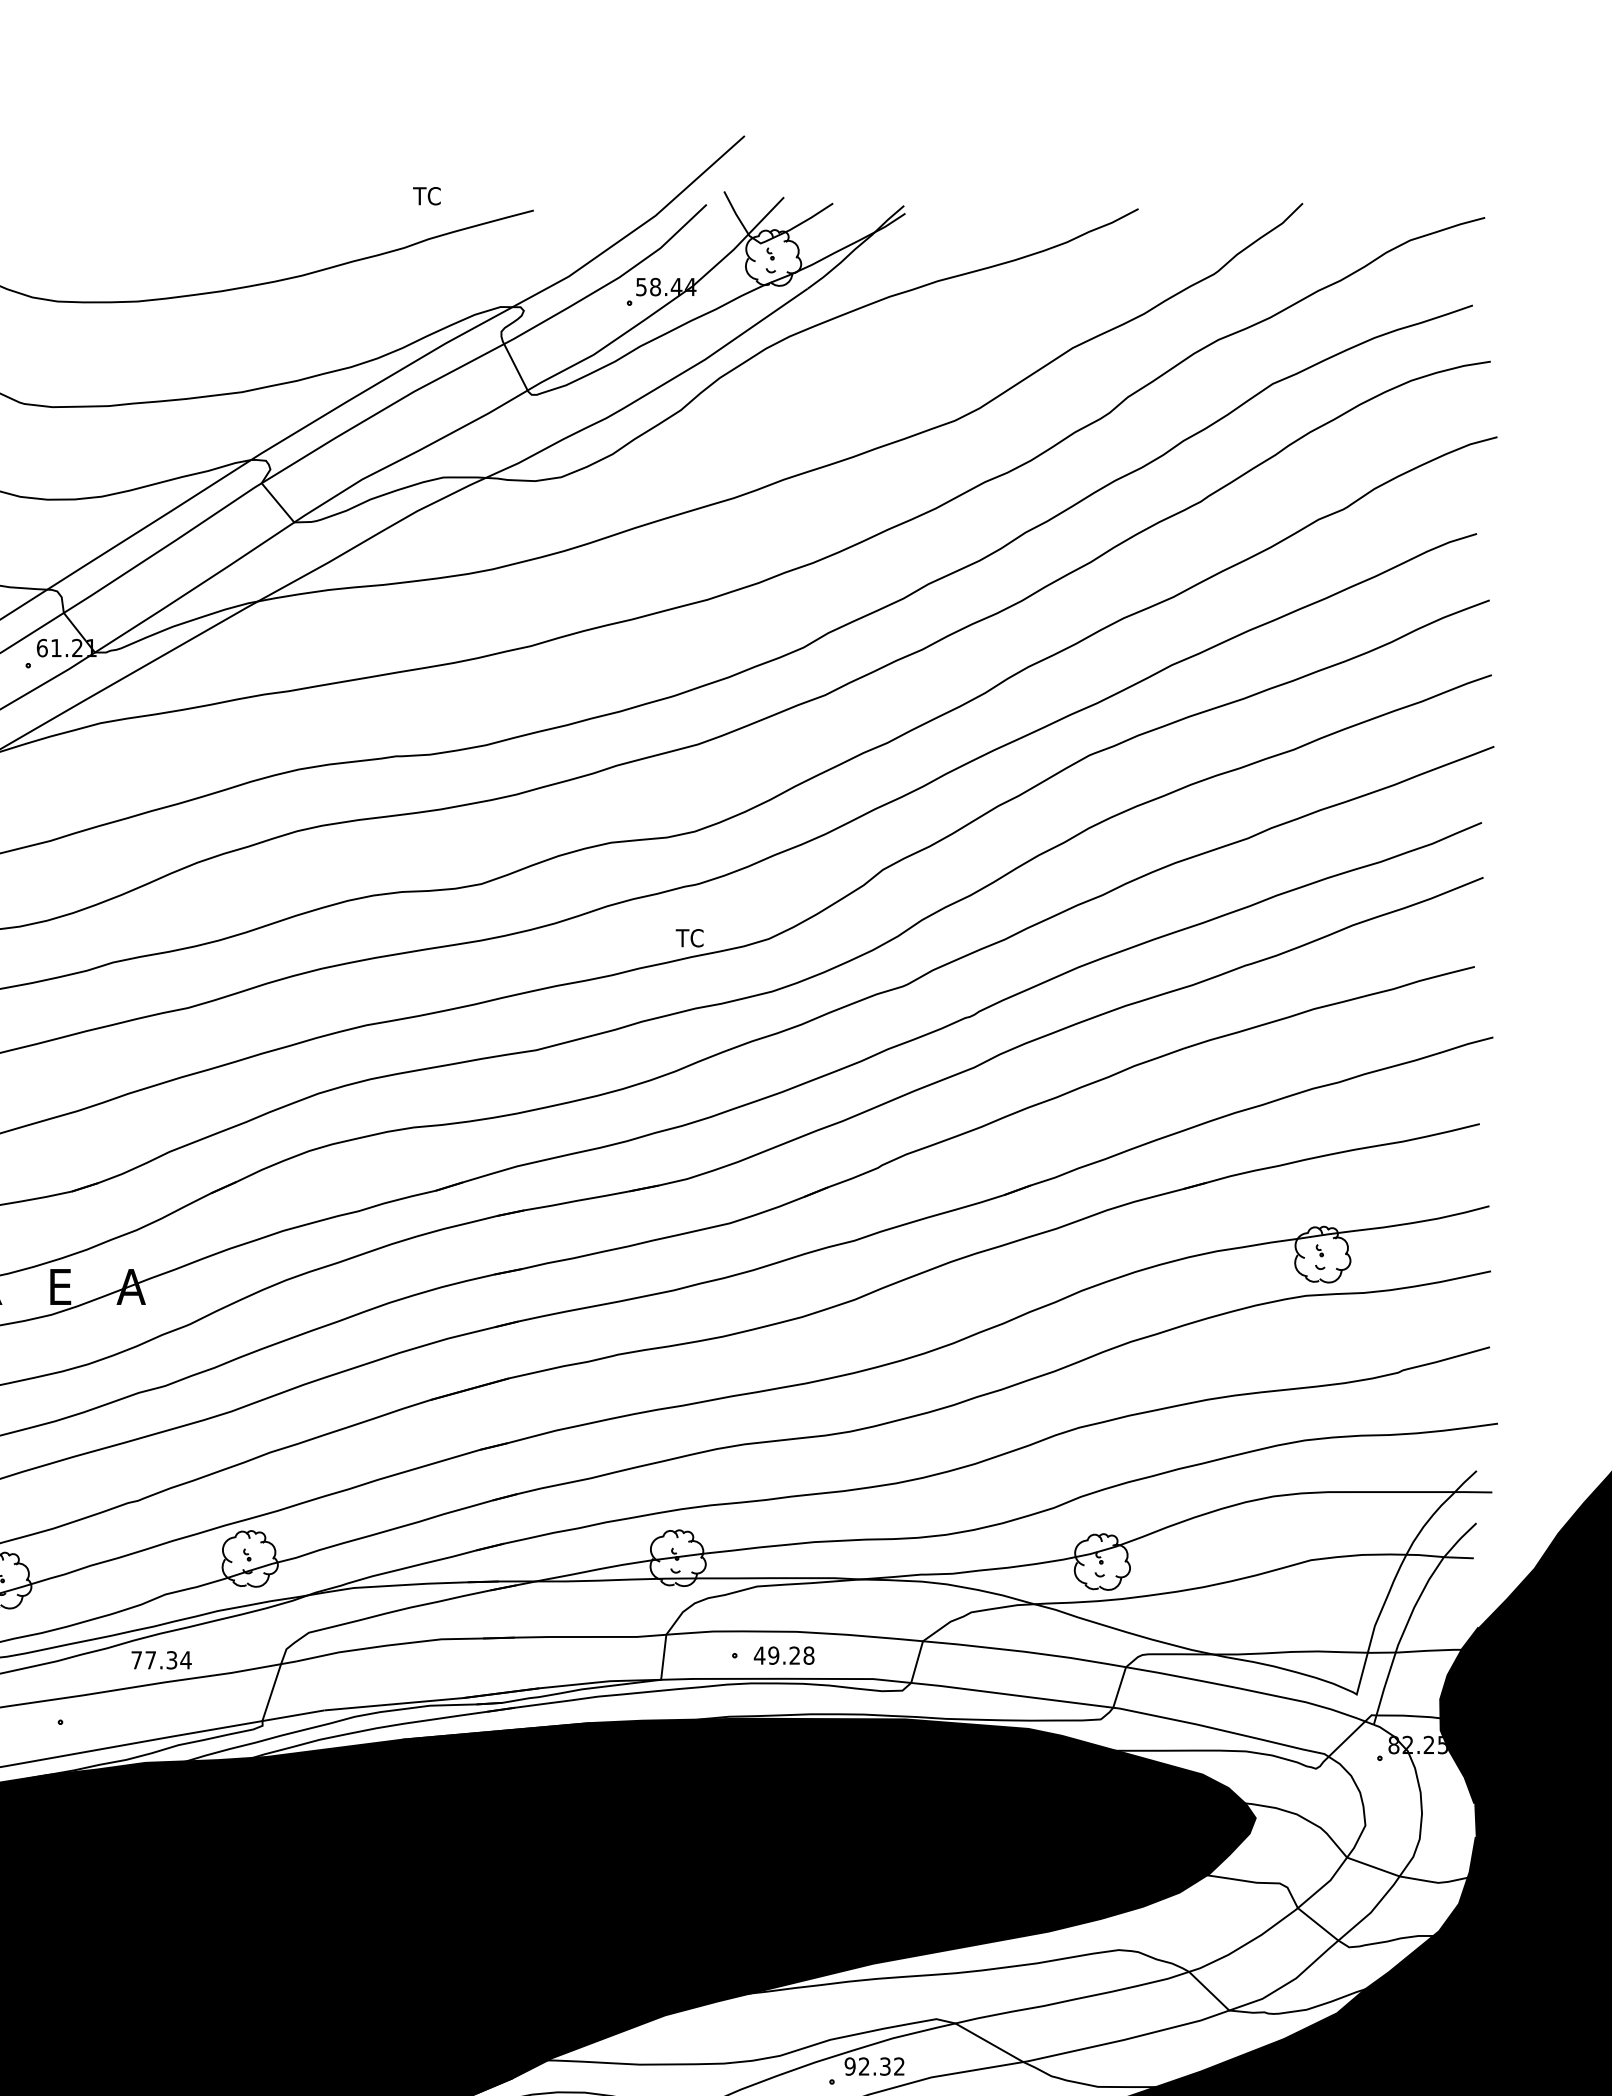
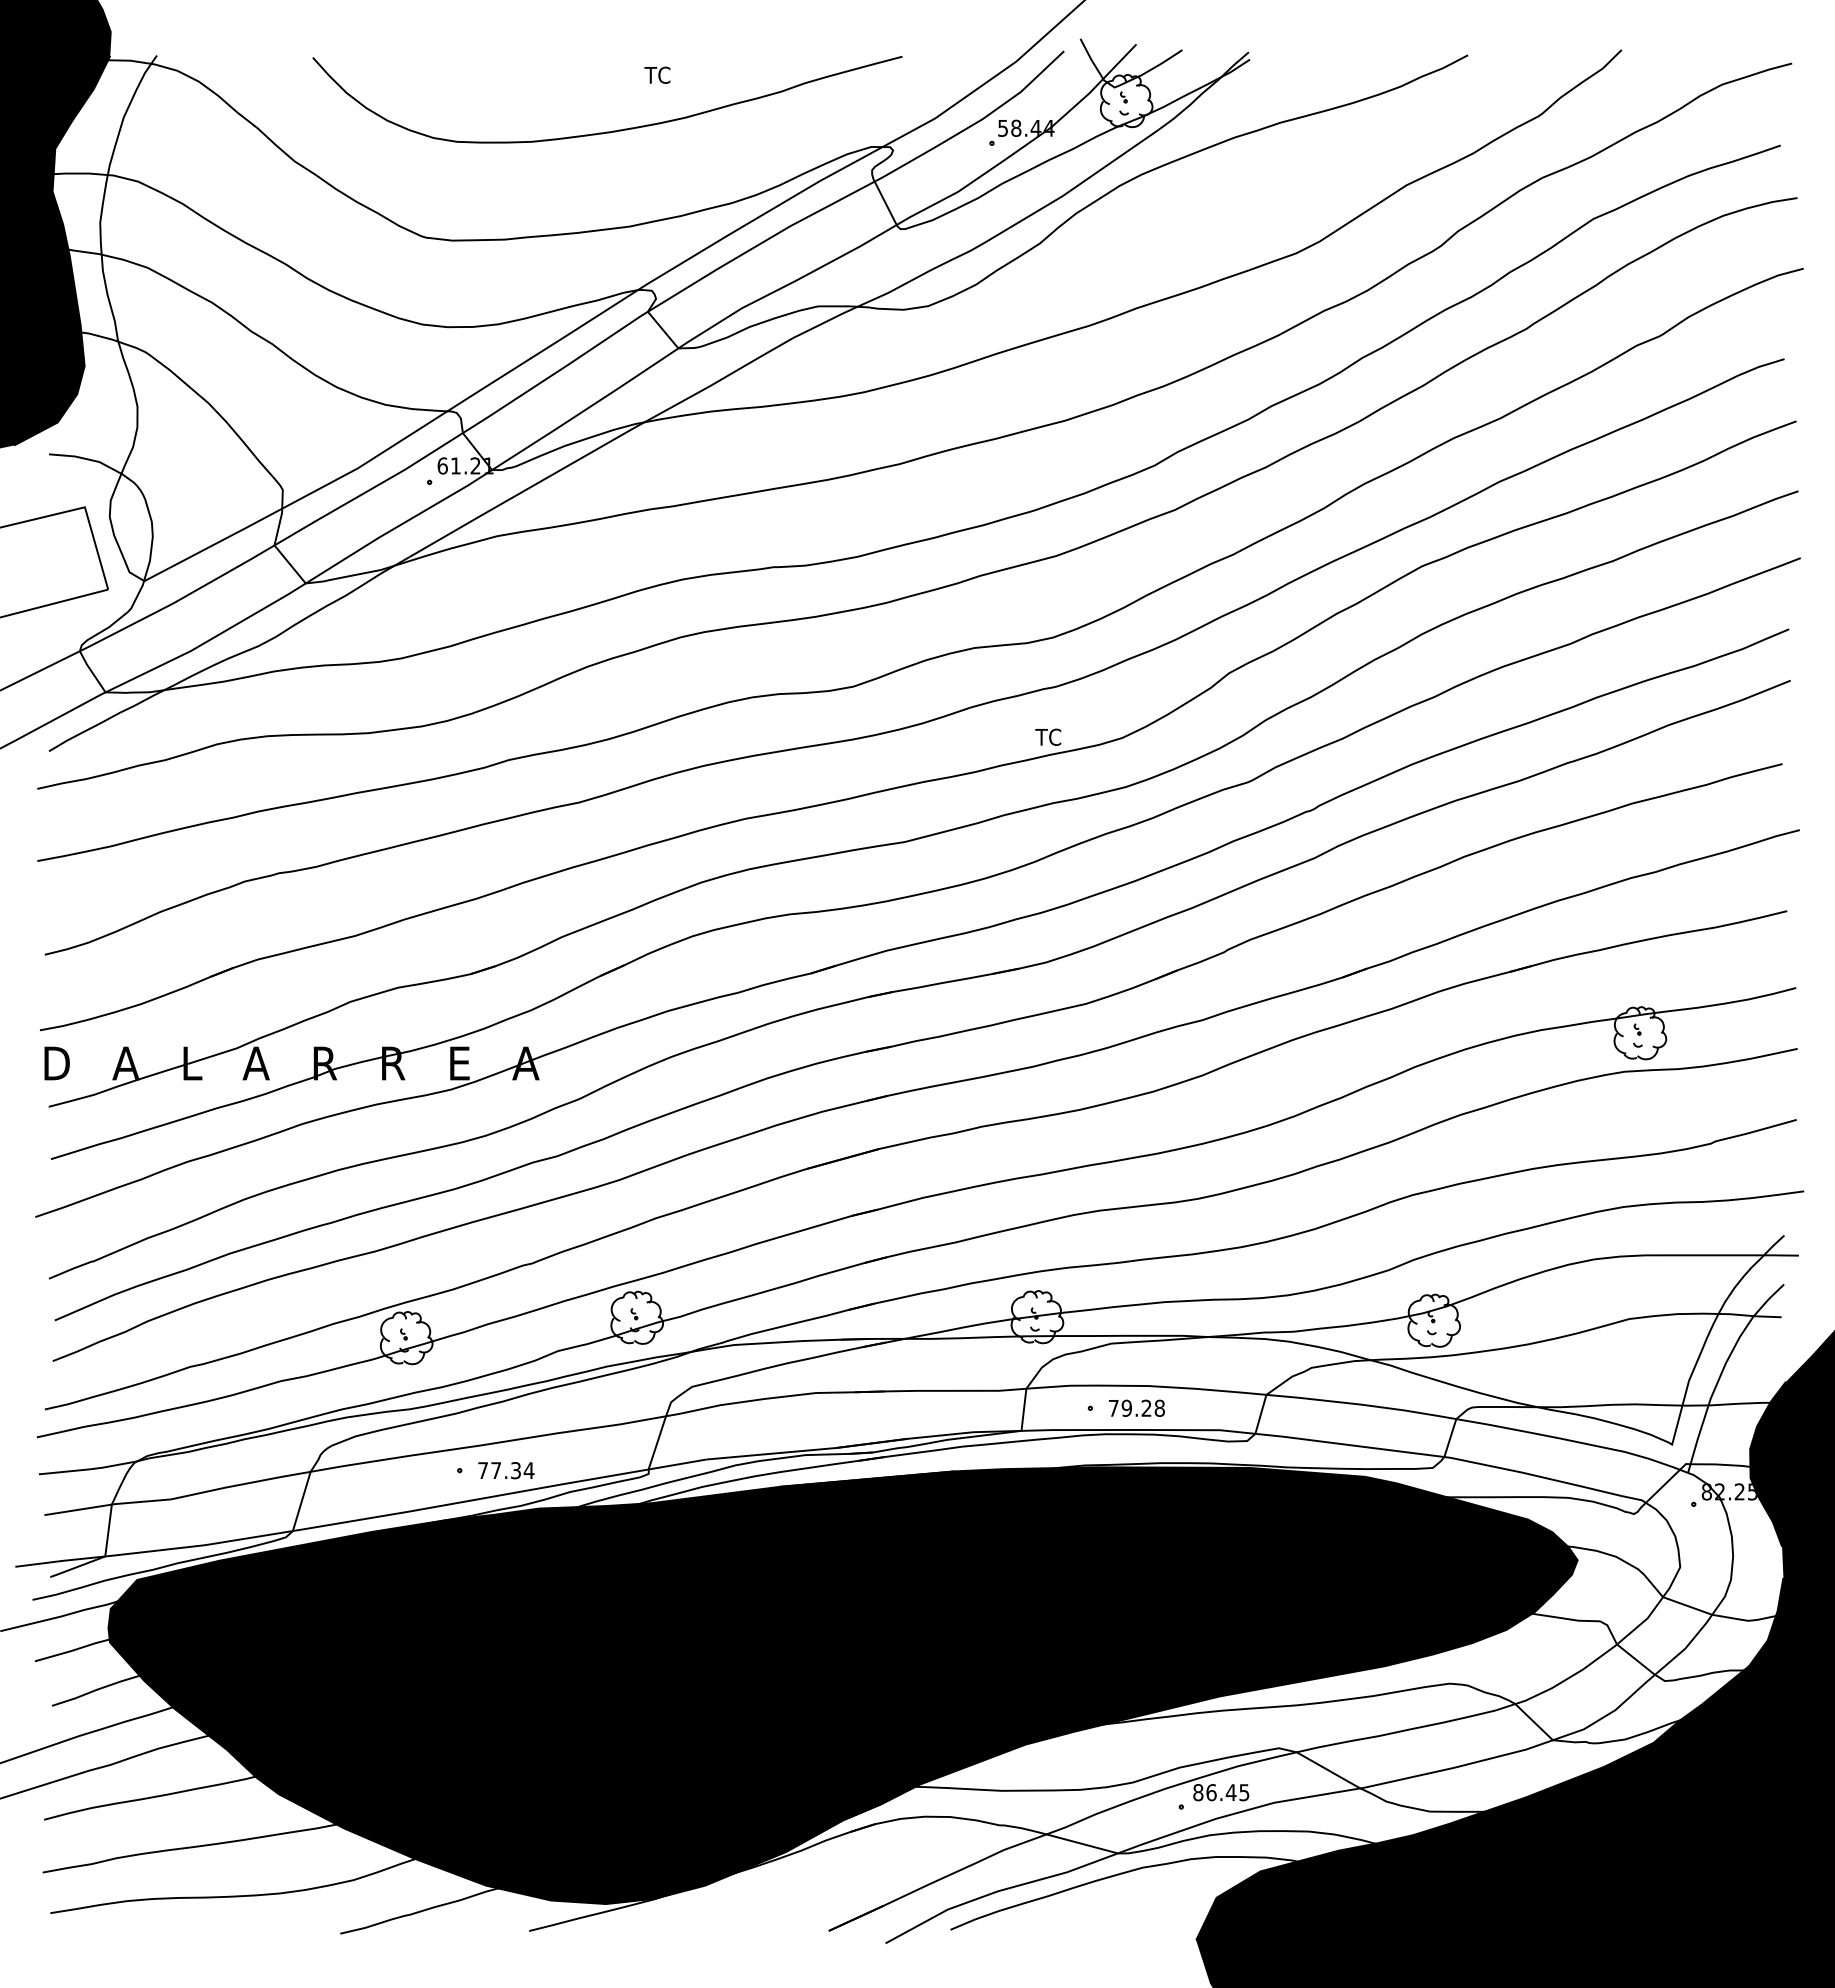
text: (426, 195) -> (657, 74), moved
text: (759, 1655) -> (1113, 1408), 49.28 -> 79.28
text: (161, 1660) -> (506, 1470), moved
text: (874, 2066) -> (1221, 1792), 92.32 -> 86.45

